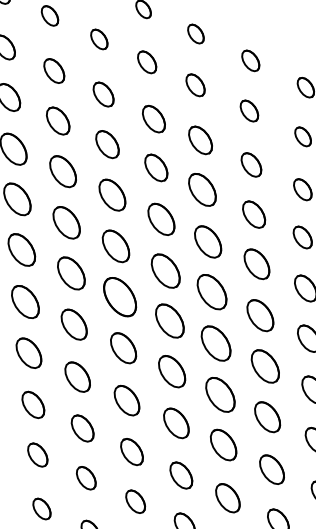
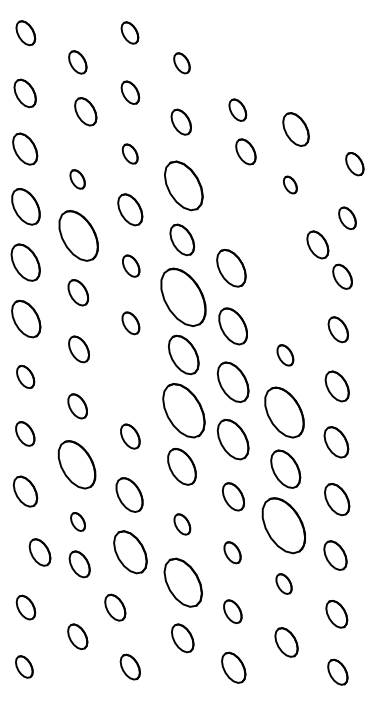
part: (195, 33) -> (237, 109), moved
part: (251, 60) -> (296, 129), size x1.4
part: (54, 70) -> (85, 111), moved
part: (195, 84) -> (245, 151), moved
part: (102, 94) -> (129, 153), size x0.7
part: (249, 110) -> (290, 184), size x0.7
part: (153, 118) -> (183, 185), size x1.6
part: (57, 121) -> (77, 179), size x0.6
part: (200, 139) -> (233, 212), removed
part: (251, 164) -> (317, 244), moved
part: (62, 171) -> (78, 235), size x1.4
part: (111, 194) -> (130, 265), size x0.6
part: (254, 214) -> (286, 300), removed
part: (161, 219) -> (183, 297), size x1.6
part: (66, 222) -> (78, 292), size x0.7
part: (115, 246) -> (130, 323), size x0.6
part: (257, 264) -> (285, 355), size x0.6
part: (70, 273) -> (78, 349), size x0.7
part: (119, 296) -> (130, 379), removed
part: (25, 301) -> (25, 376), size x0.6
part: (260, 315) -> (284, 412), size x1.4
part: (169, 320) -> (183, 410), size x1.4
part: (74, 324) -> (77, 406), size x0.7
part: (123, 348) -> (130, 436), size x0.7
part: (29, 352) -> (25, 433), size x0.7
part: (77, 377) -> (76, 464), size x1.4
part: (220, 394) -> (233, 496), size x0.7
part: (267, 417) -> (283, 525), size x1.6
part: (176, 423) -> (182, 524), size x0.6
part: (82, 428) -> (77, 521), size x0.6
part: (223, 444) -> (232, 552), size x0.6
part: (131, 452) -> (130, 552), size x1.4
part: (37, 455) -> (39, 552), moved
part: (271, 469) -> (283, 583), size x0.6
part: (180, 475) -> (182, 582), size x1.6
part: (86, 478) -> (79, 564), moved
part: (227, 497) -> (232, 611), size x0.7
part: (135, 501) -> (115, 607), moved

